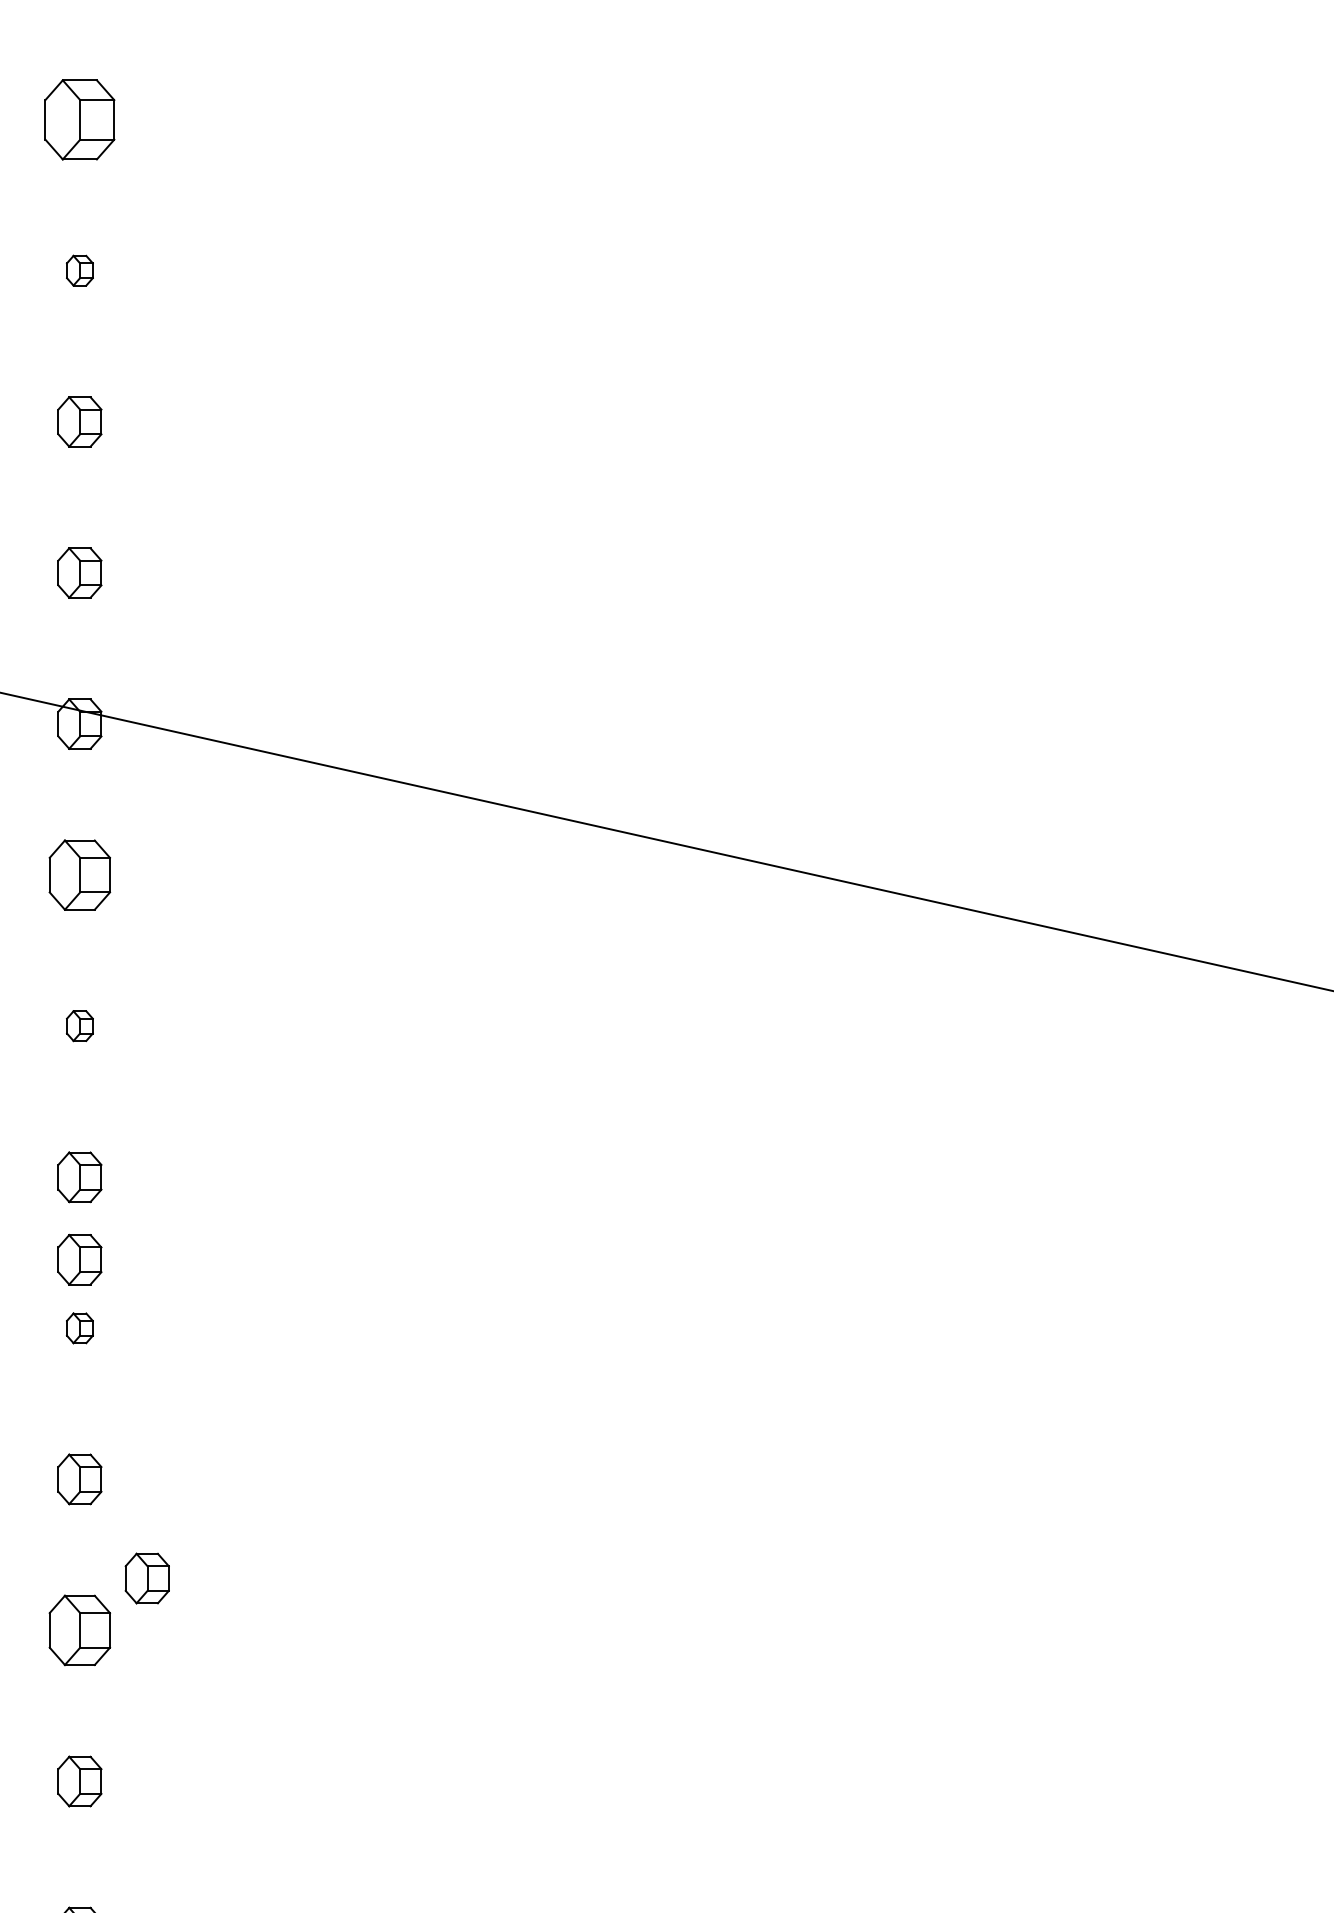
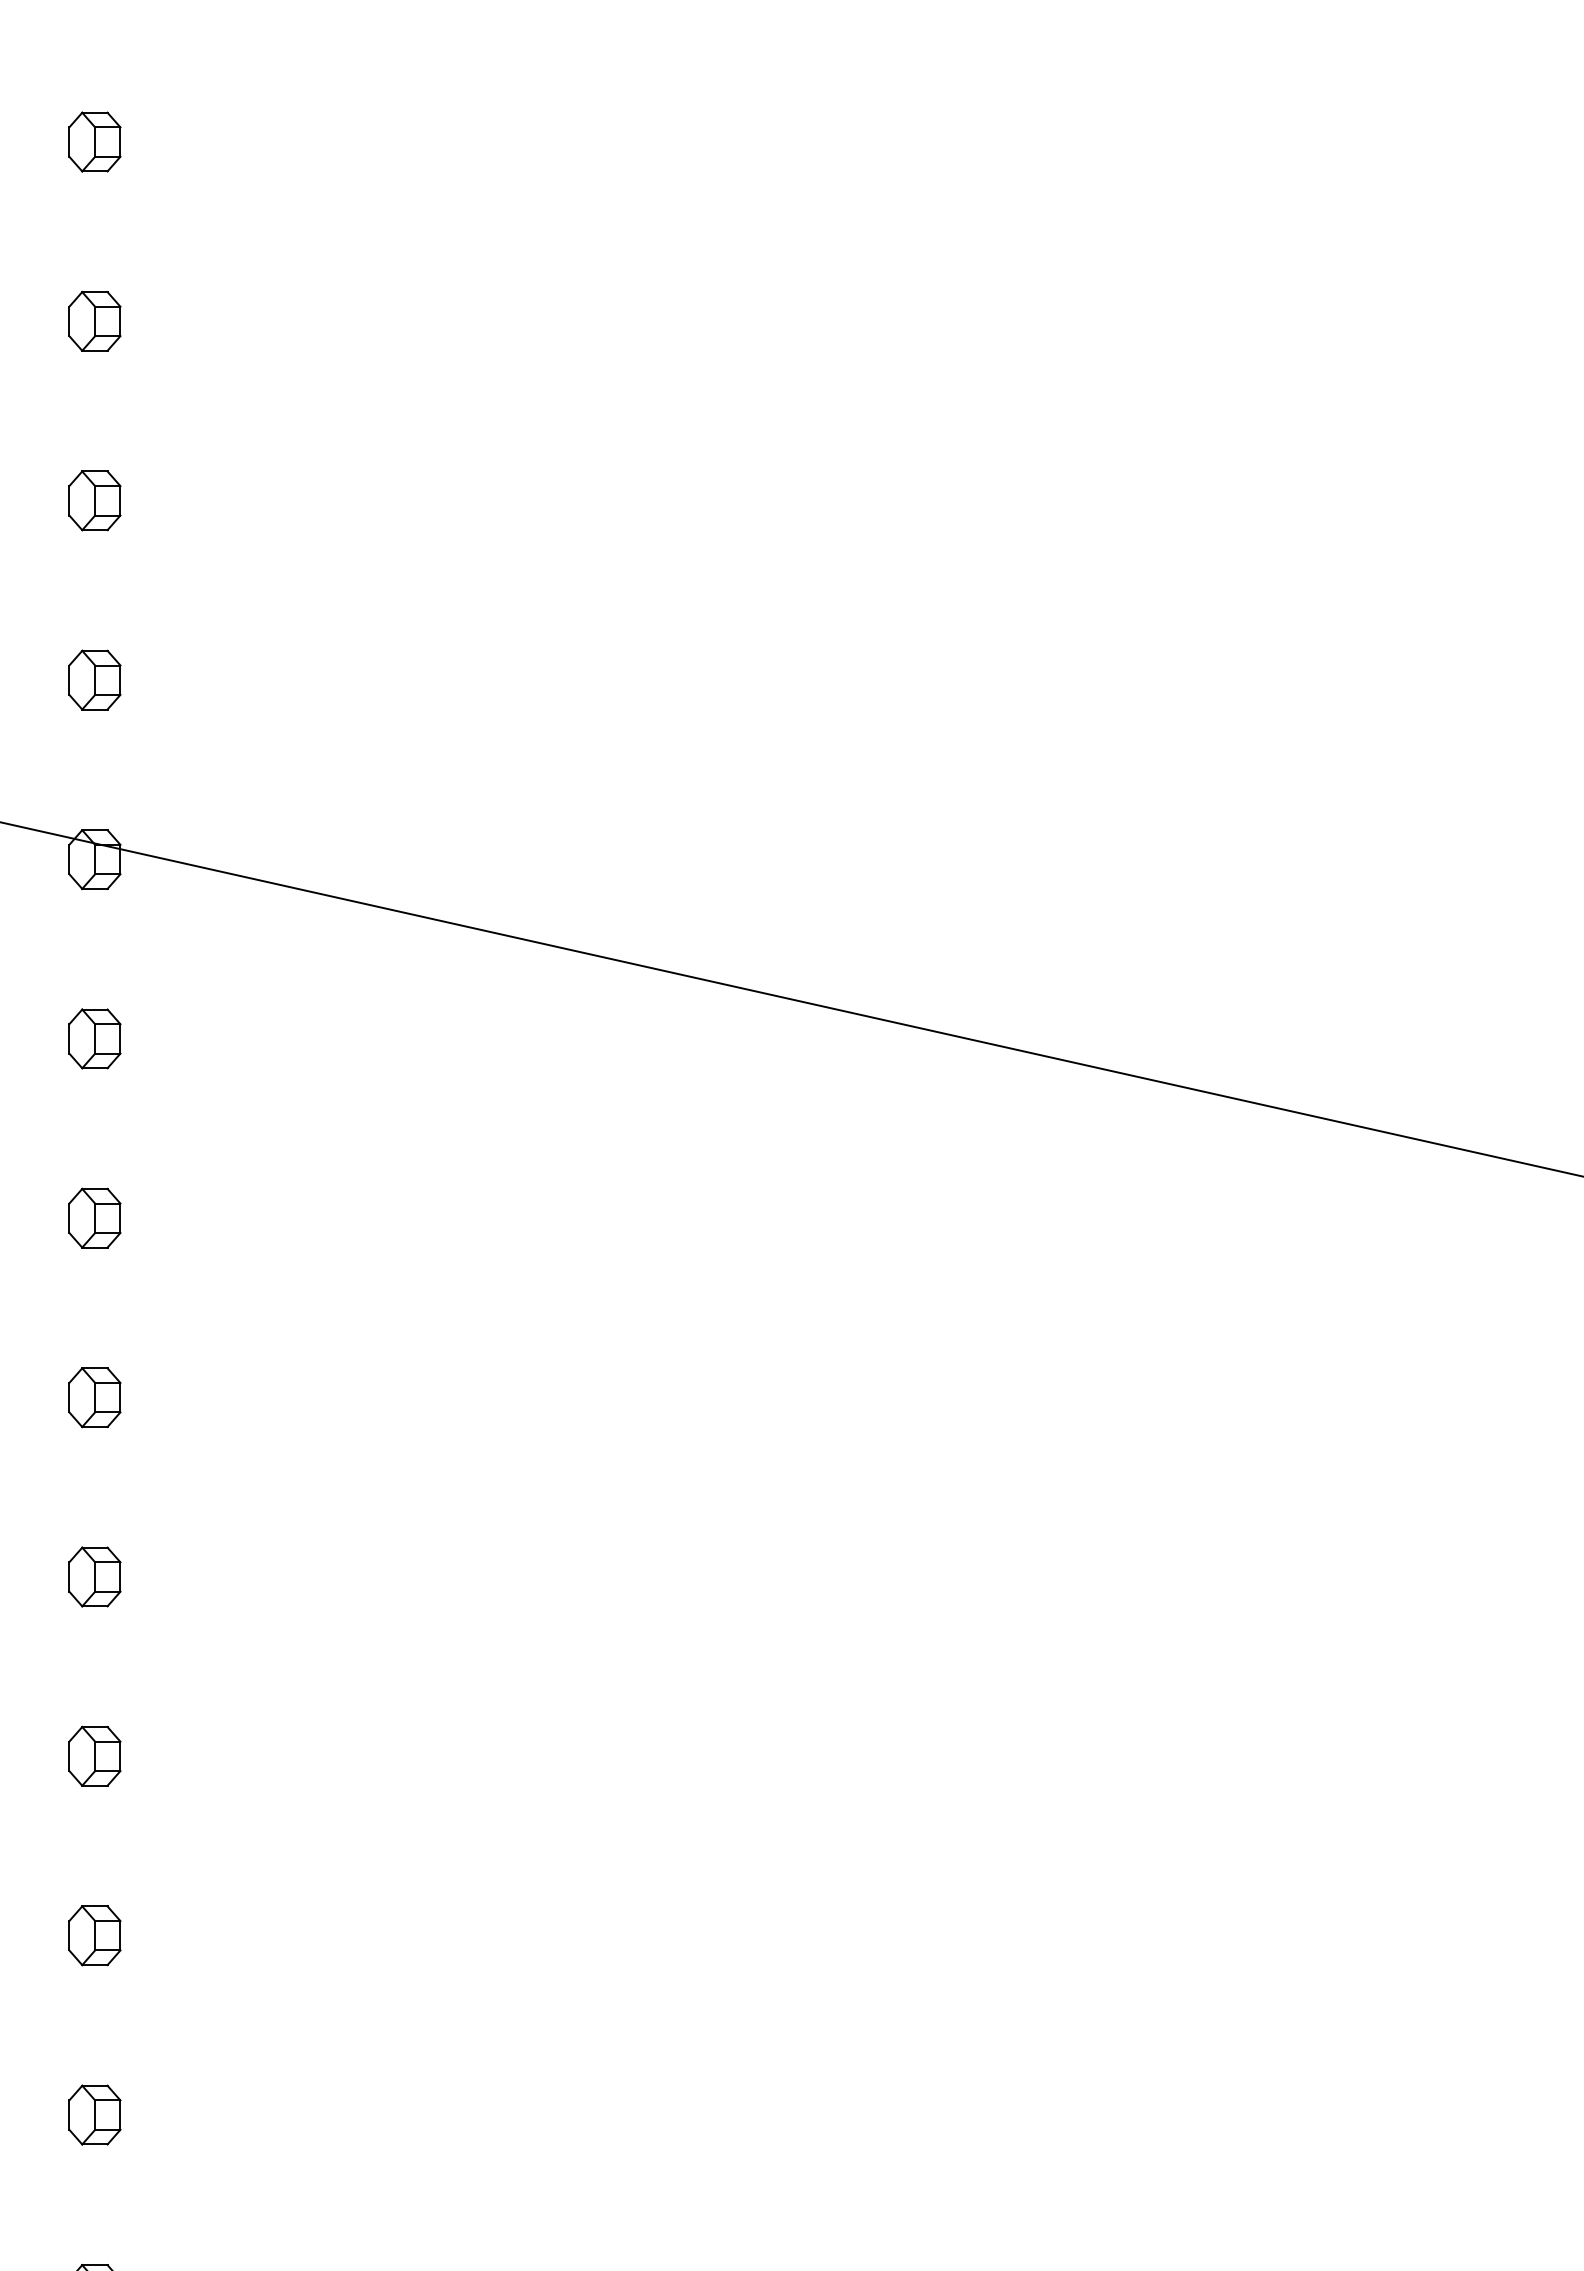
part: (79, 119) -> (94, 141), size x0.62
part: (79, 270) -> (94, 320), size x1.67
part: (79, 874) -> (94, 1038), size x0.71
part: (79, 1025) -> (94, 1217), size x1.67
part: (79, 1259) -> (94, 1495), removed
part: (79, 1327) -> (94, 1576), size x1.67
part: (146, 1578) -> (174, 1873), removed
part: (79, 1630) -> (94, 1935), size x0.71

